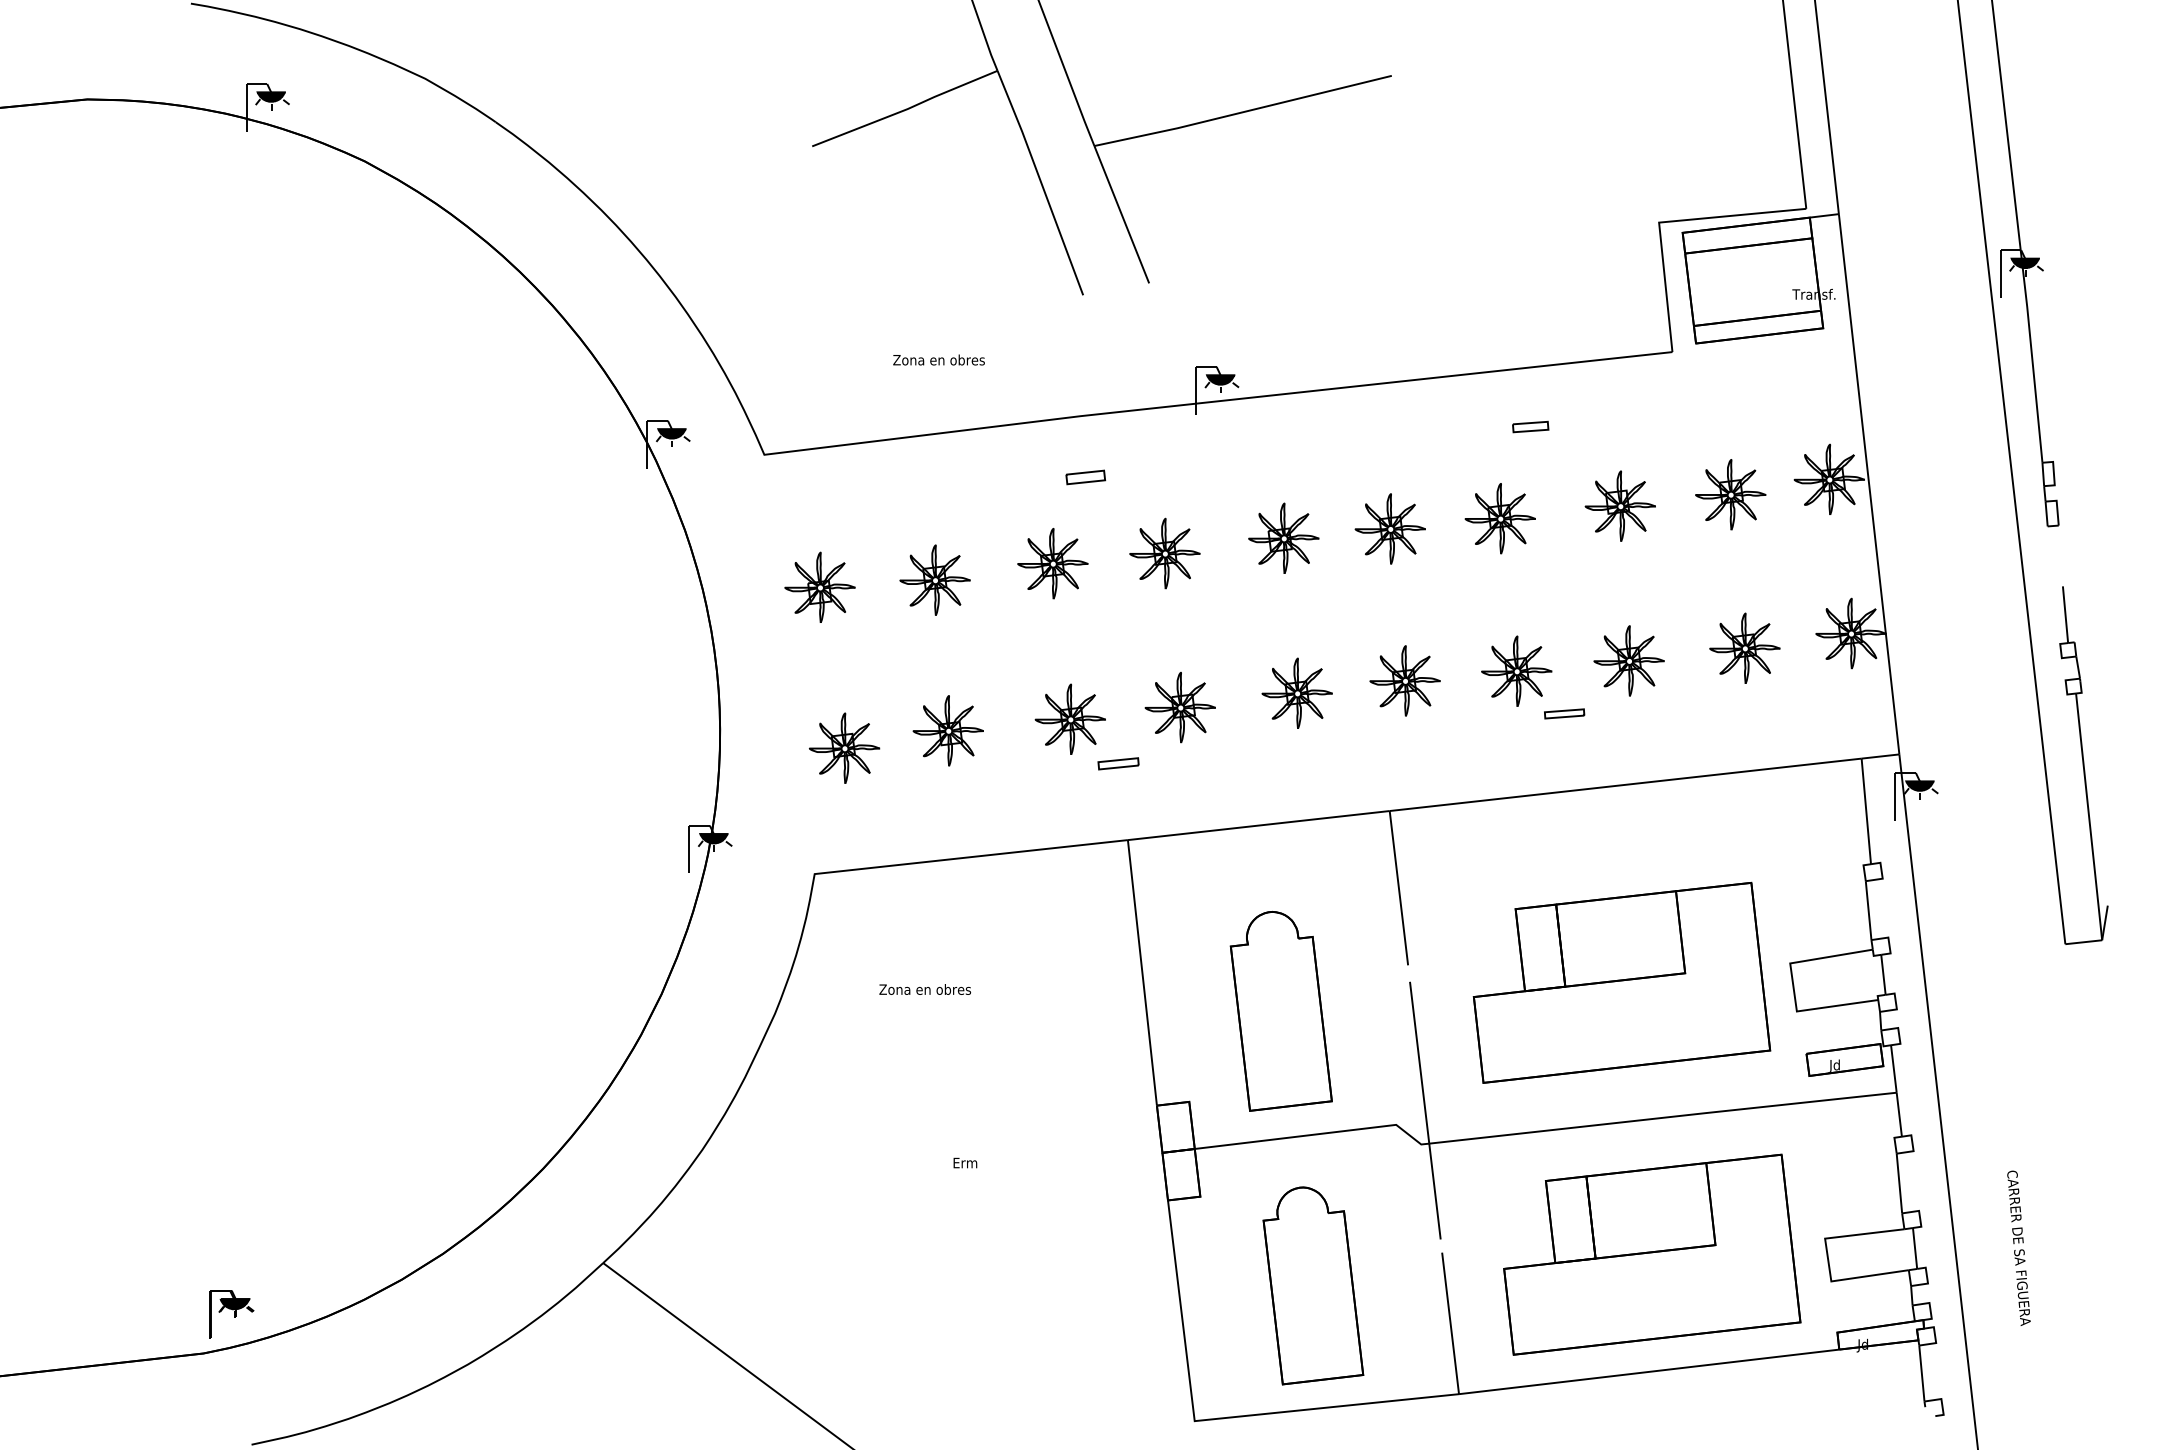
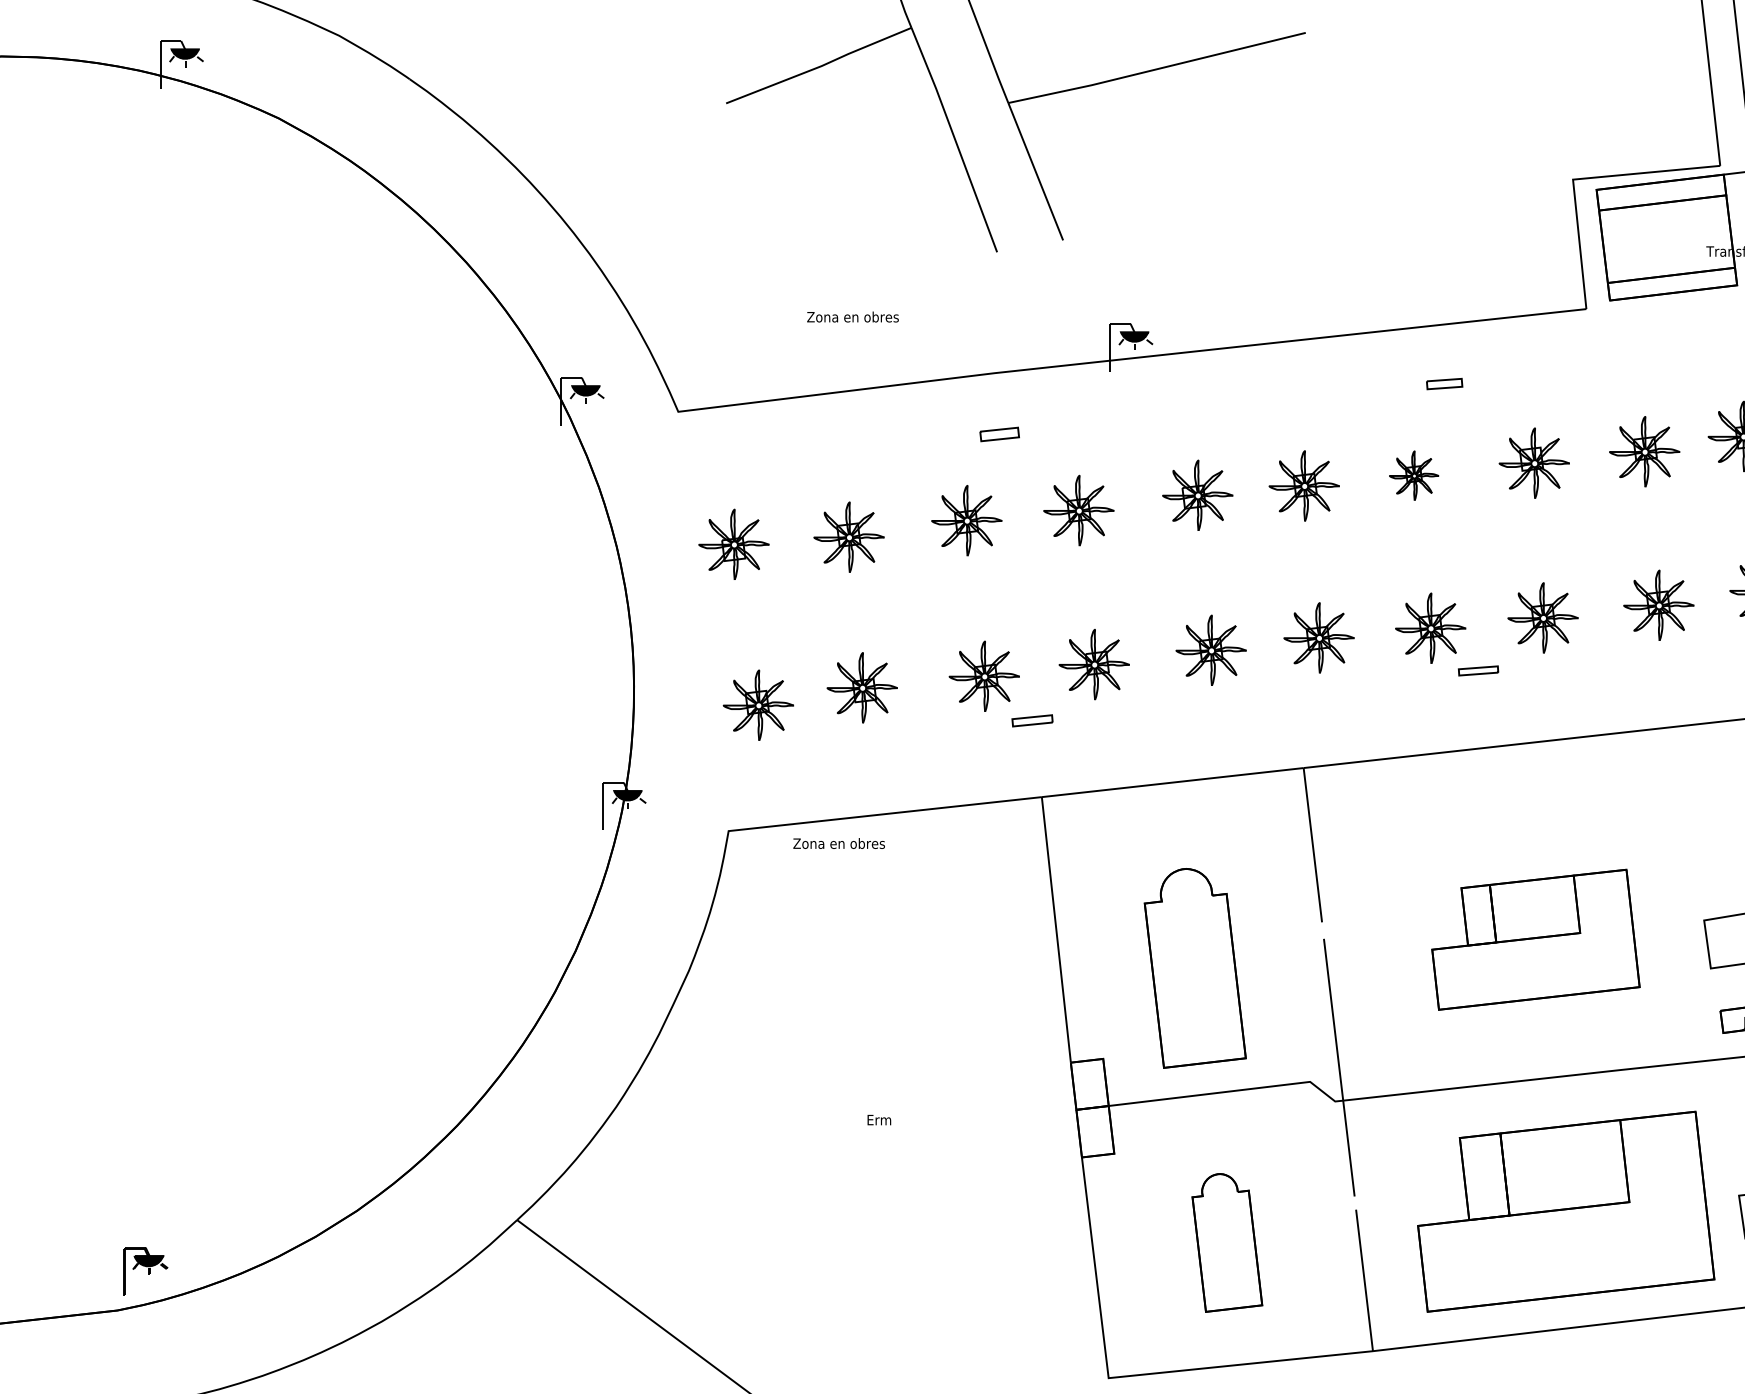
part: (1499, 518) -> (1413, 475), size x0.7
part: (1621, 982) -> (1535, 939), size x0.7
text: (924, 989) -> (838, 843), moved
part: (1313, 1285) -> (1227, 1242), size x0.7

